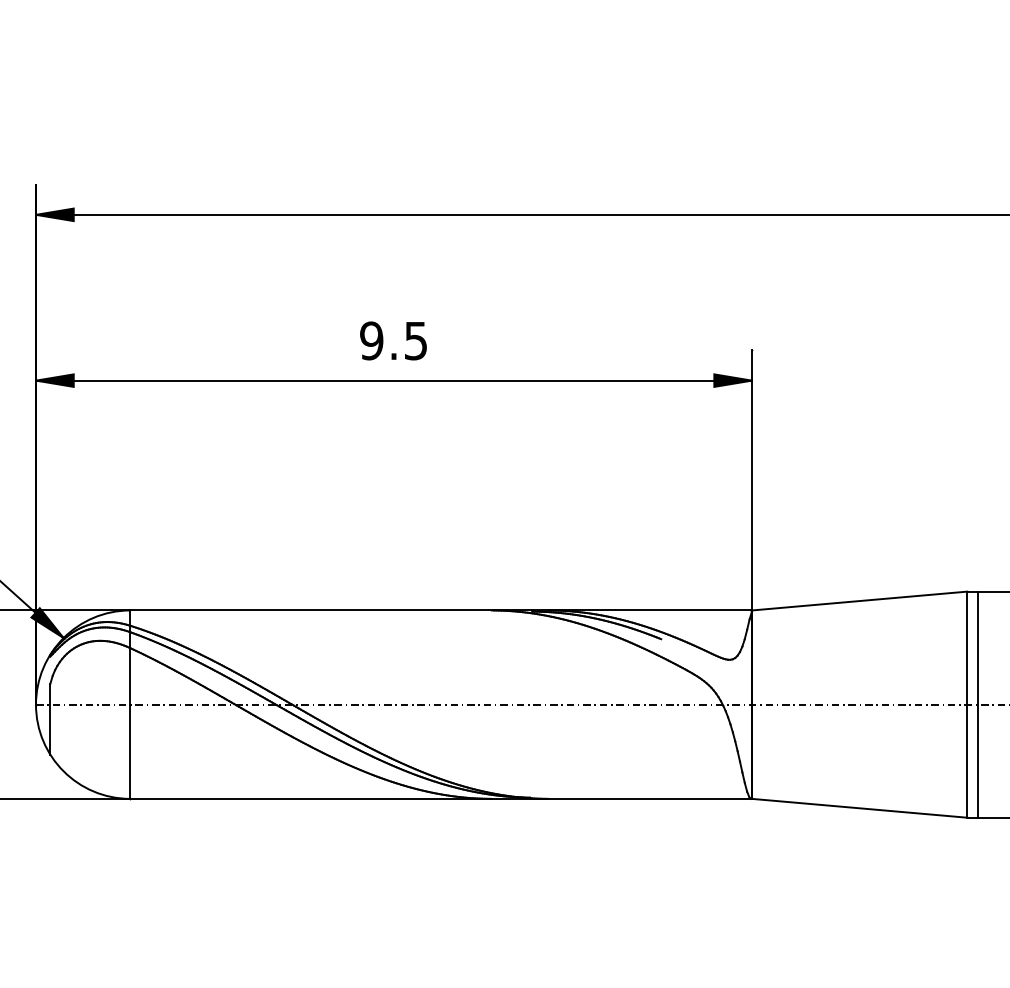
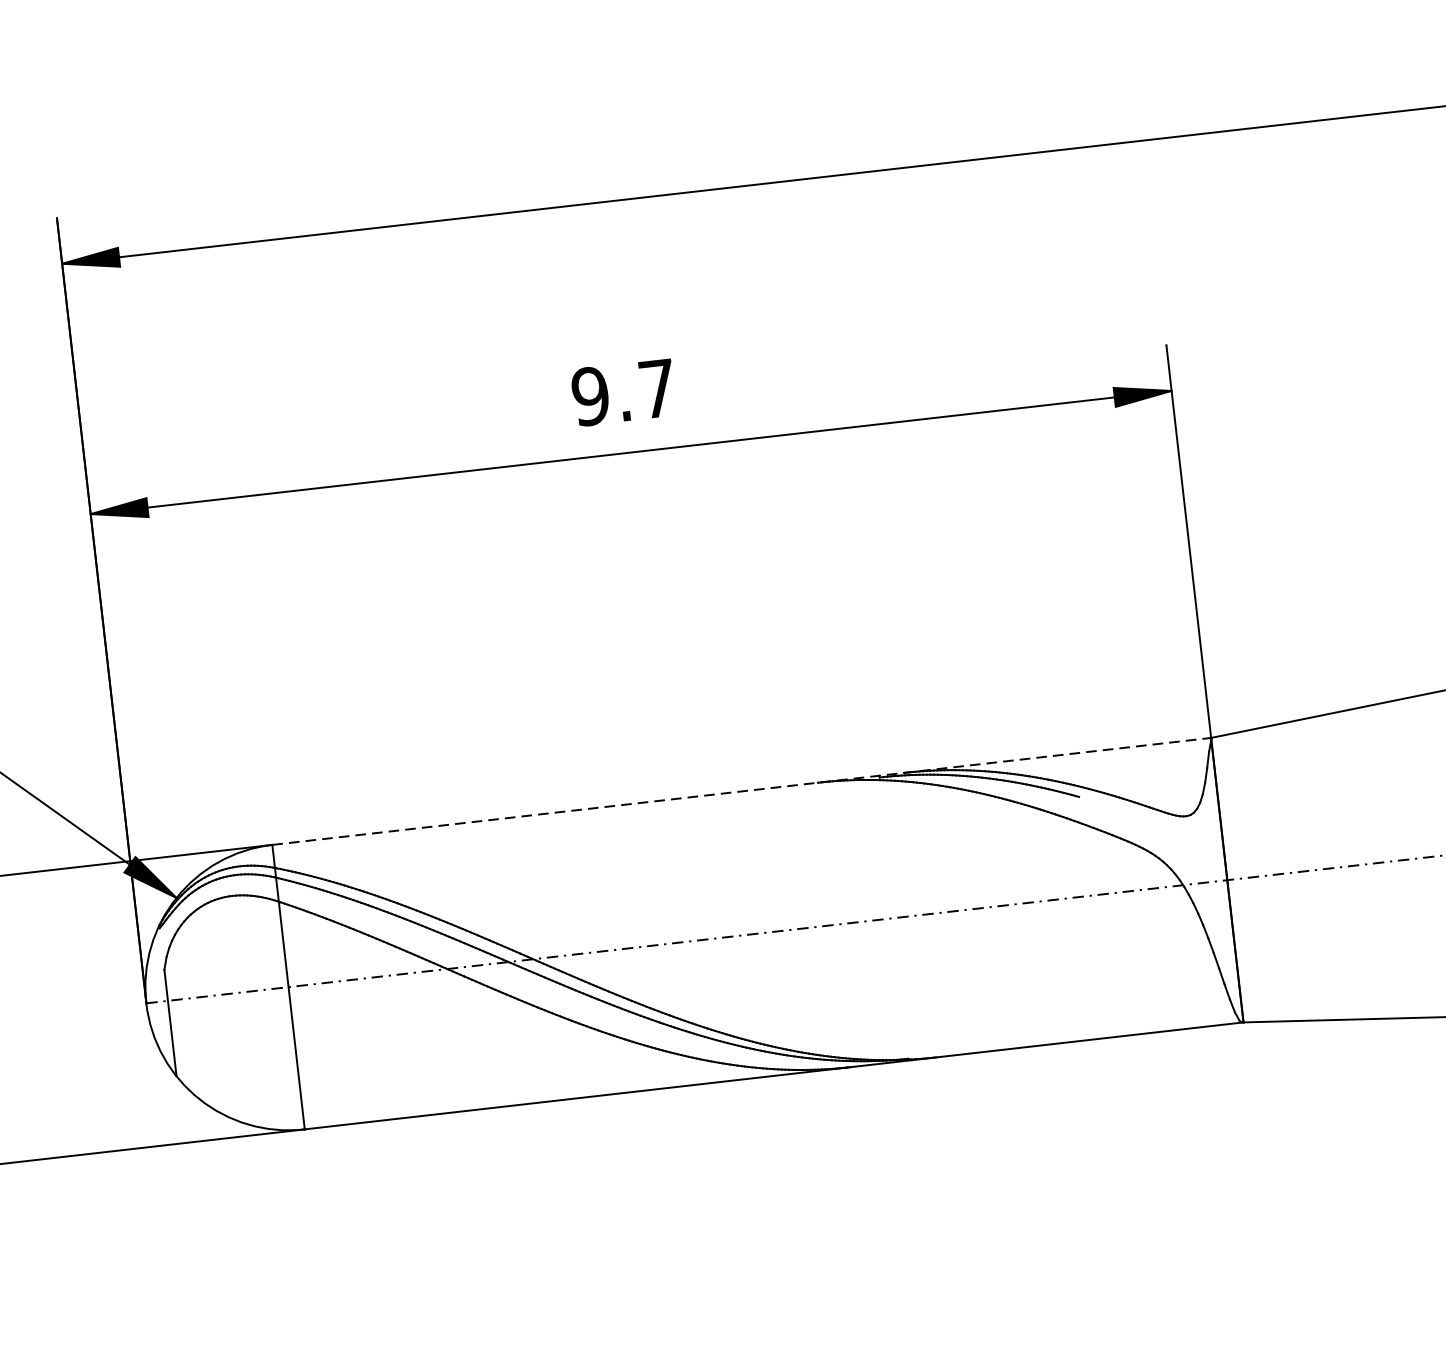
text: (415, 341) -> (656, 389), 9.5 -> 9.7
line: (441, 610) -> (742, 791), solid -> dashed

